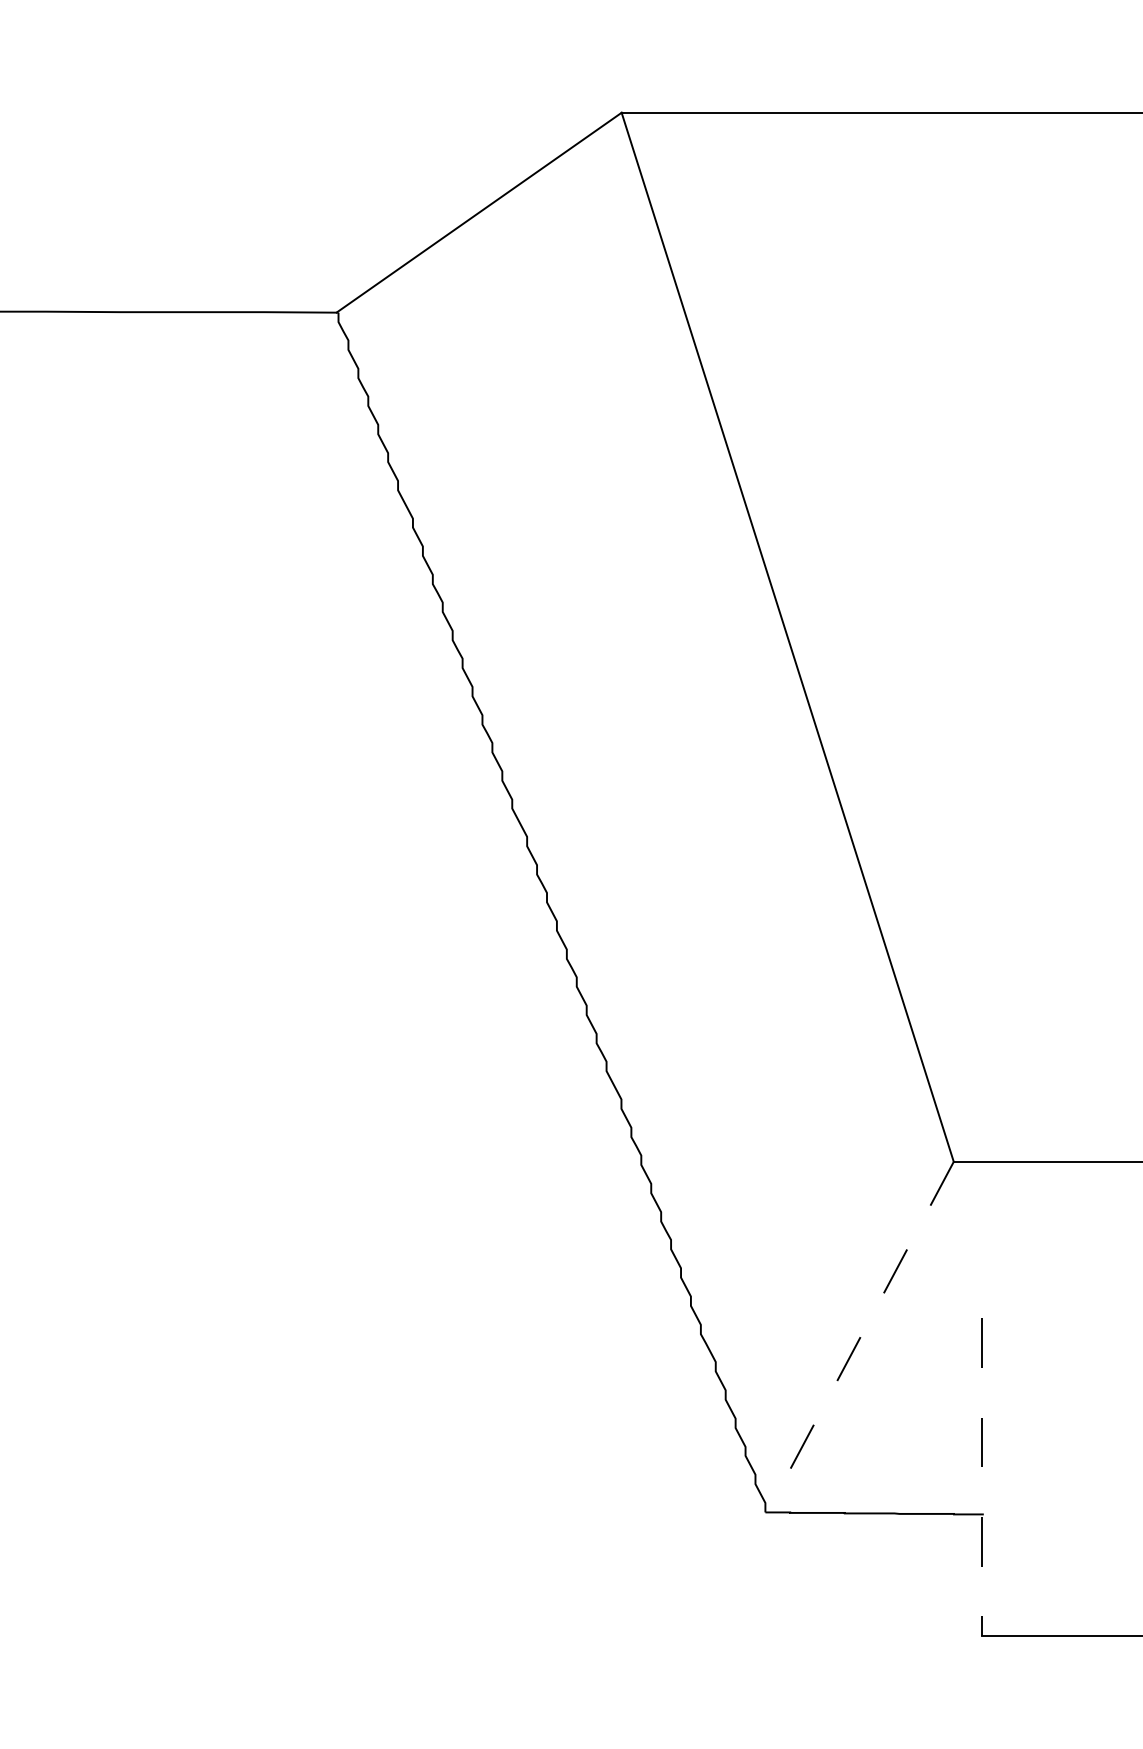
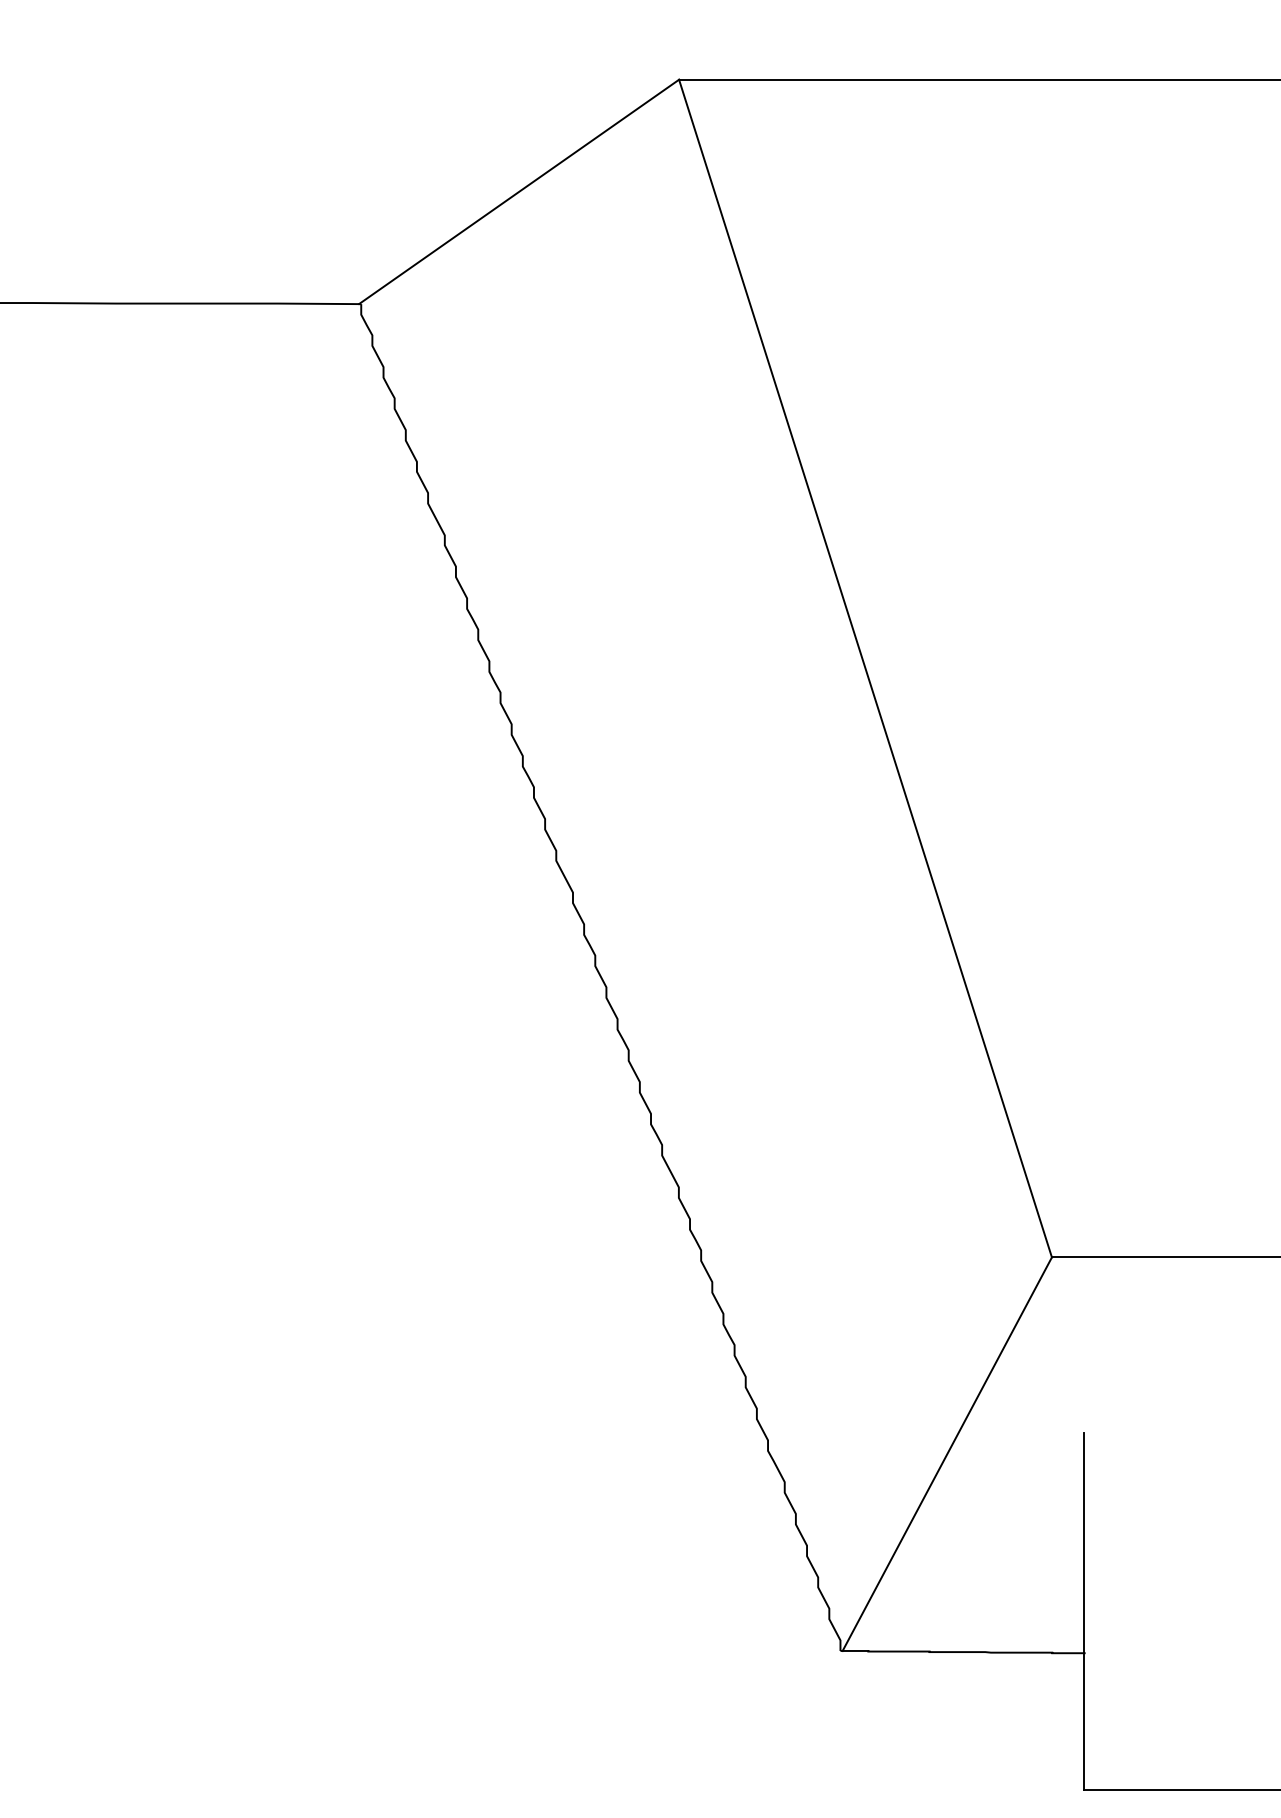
line: (860, 1337) -> (947, 1454), dashed -> solid
line: (982, 1477) -> (1084, 1611), dashed -> solid

